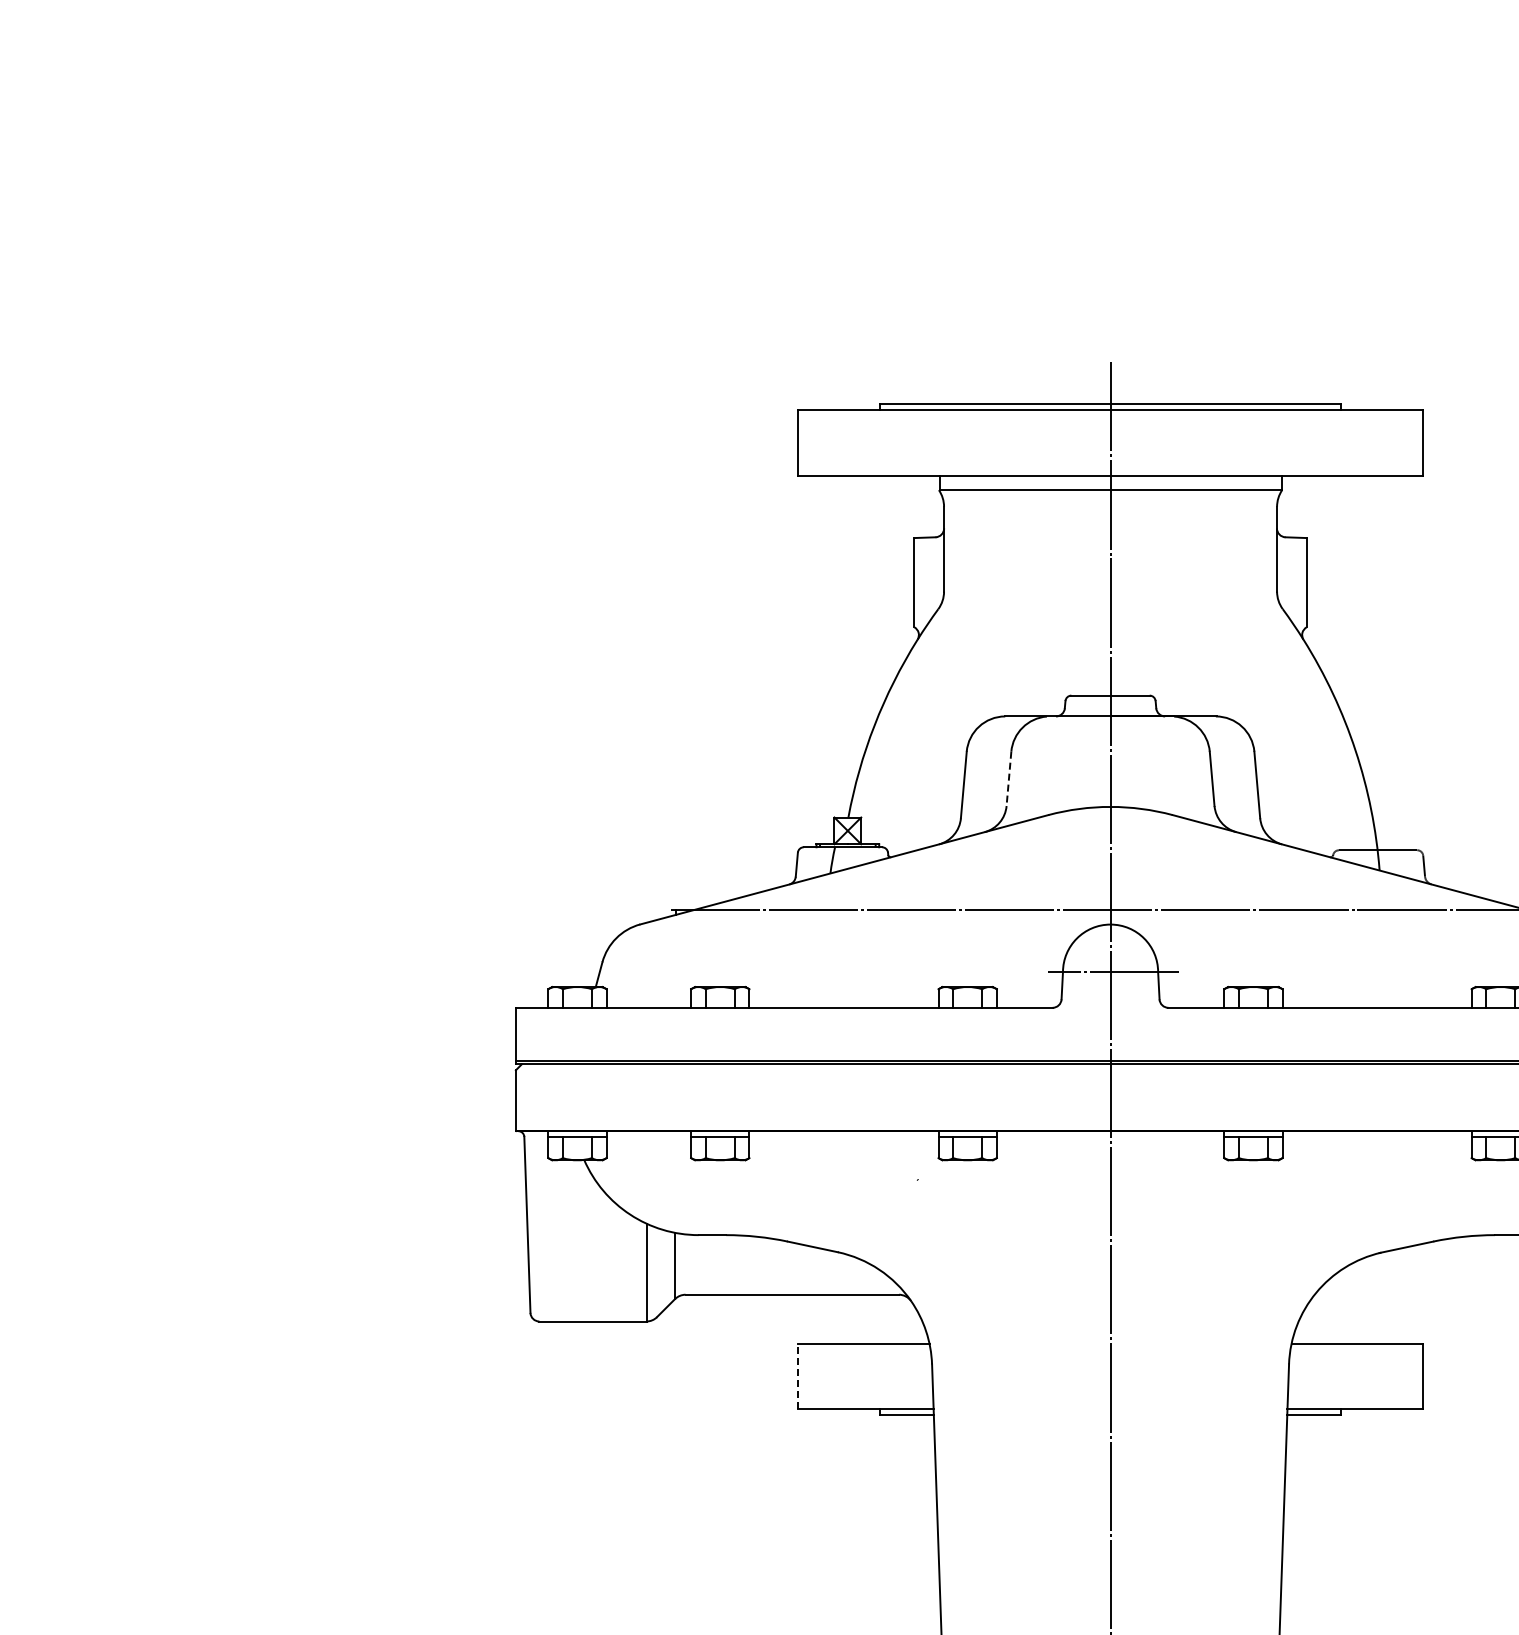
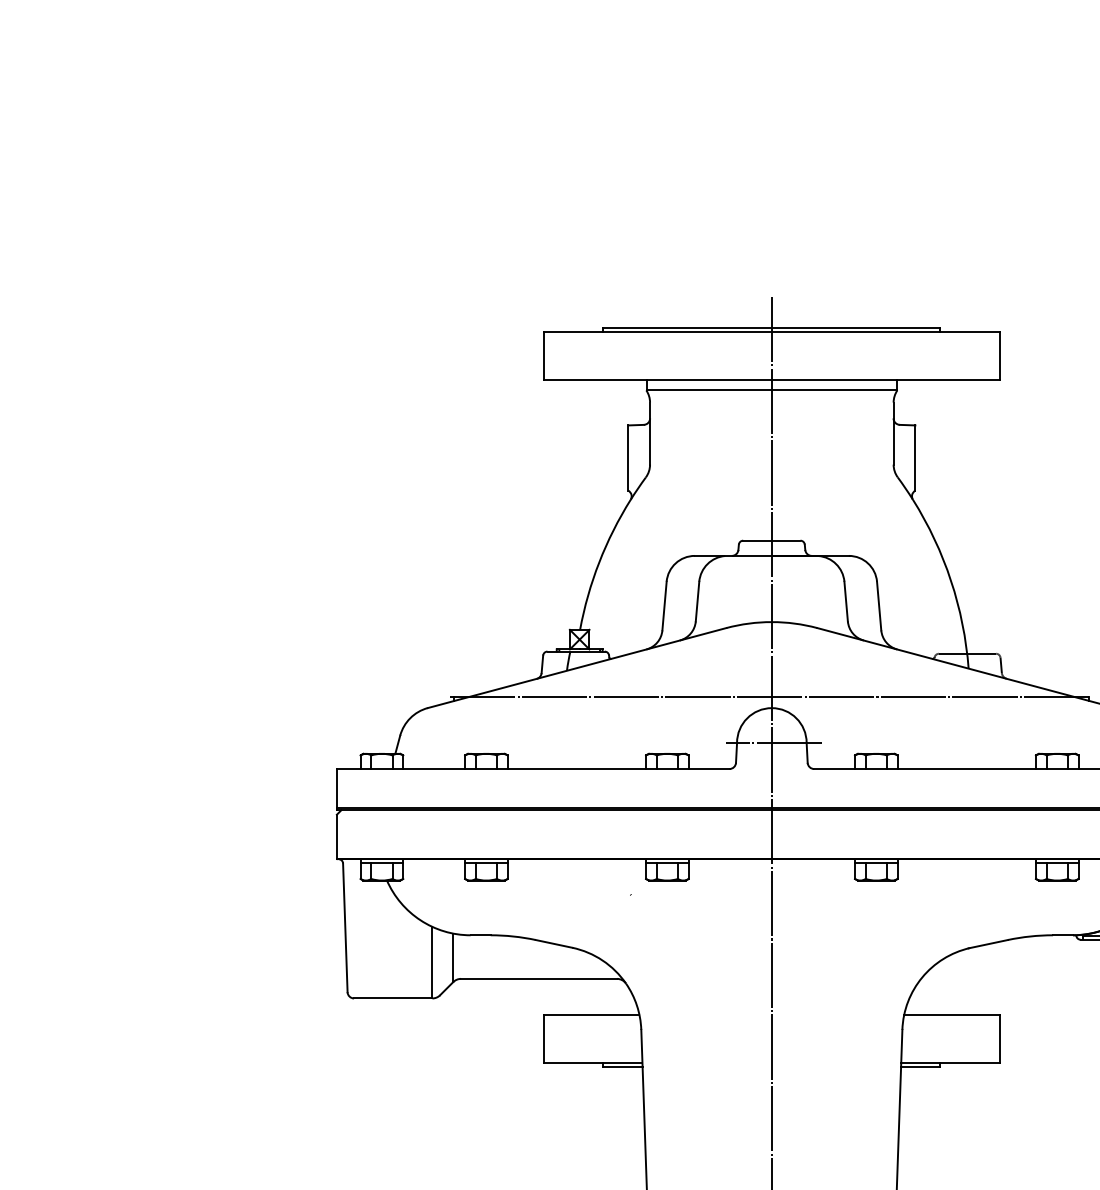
line: (1008, 779) -> (697, 602), dashed -> solid
line: (798, 1376) -> (543, 1038), dashed -> solid

